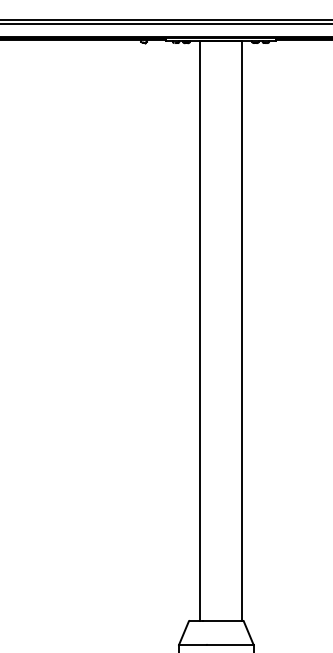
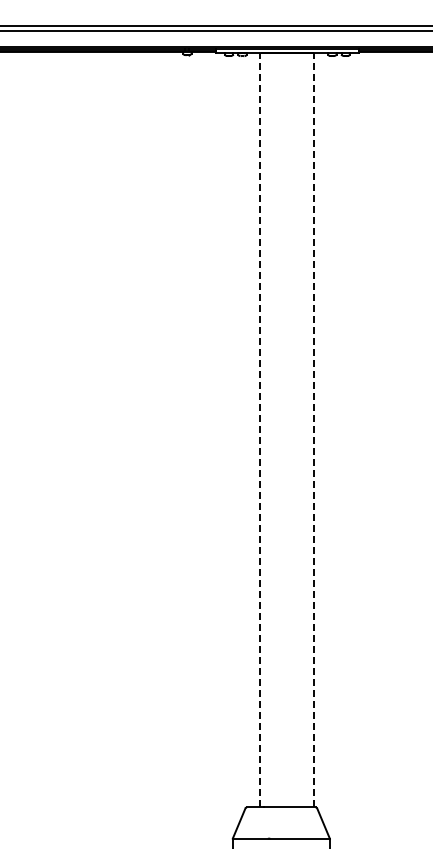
line: (200, 330) -> (260, 429), solid -> dashed
line: (241, 330) -> (314, 429), solid -> dashed

